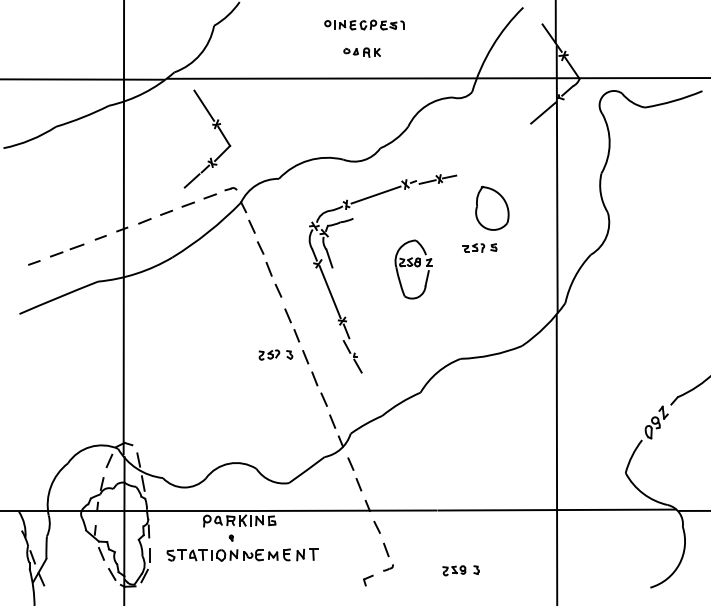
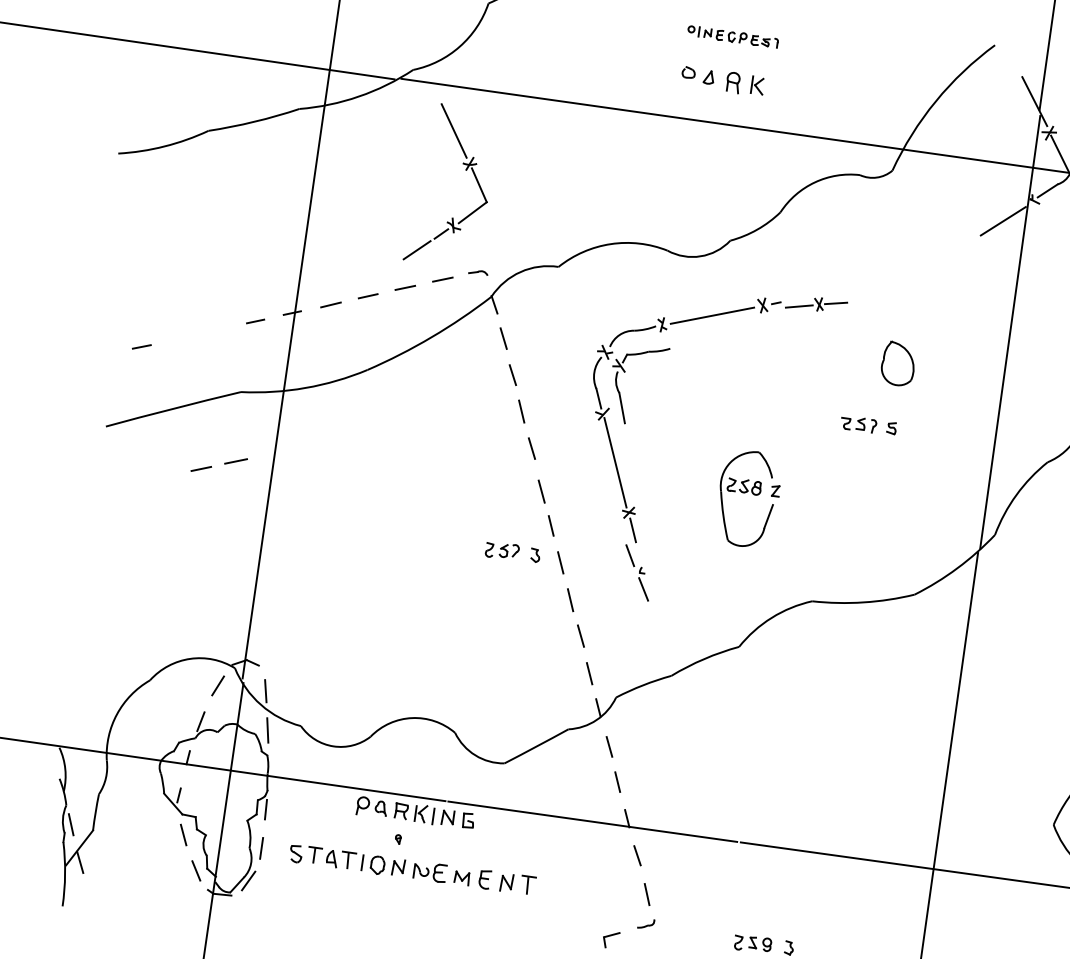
part: (364, 24) -> (733, 36), size x0.7
part: (361, 52) -> (721, 80), size x1.4
part: (492, 207) -> (898, 362), size x0.6
part: (67, 250) -> (219, 465), moved
part: (413, 269) -> (748, 498), moved

